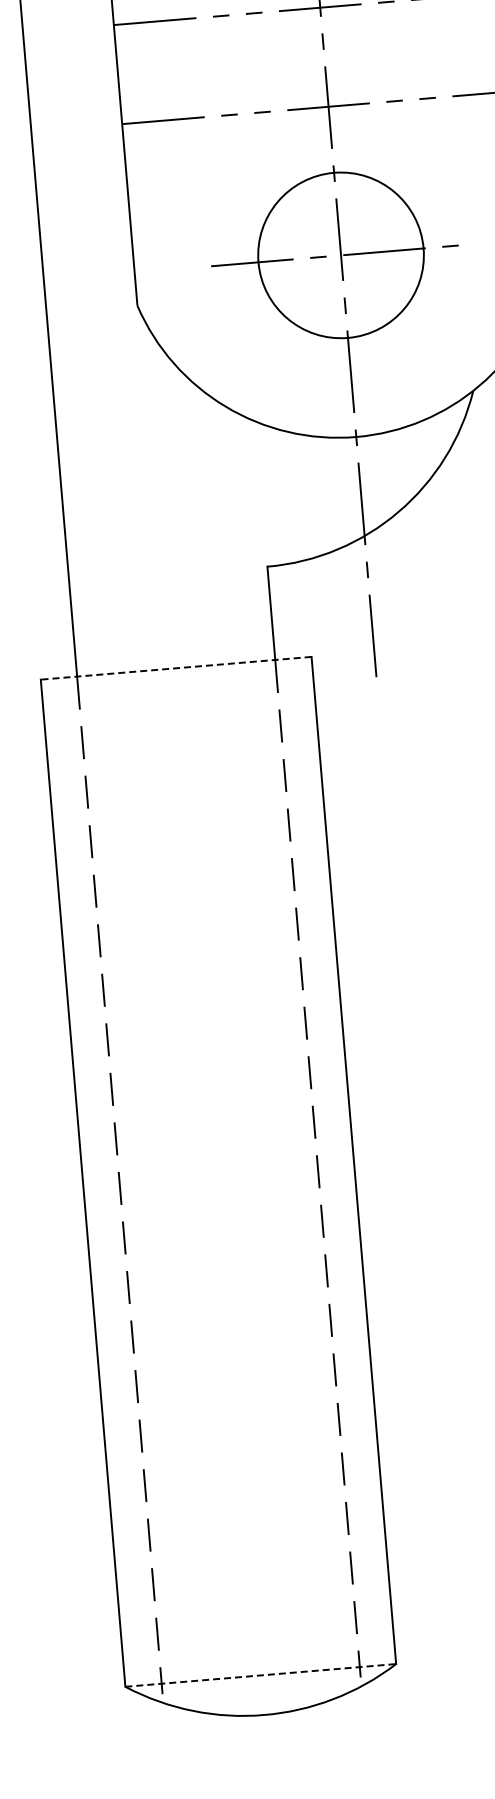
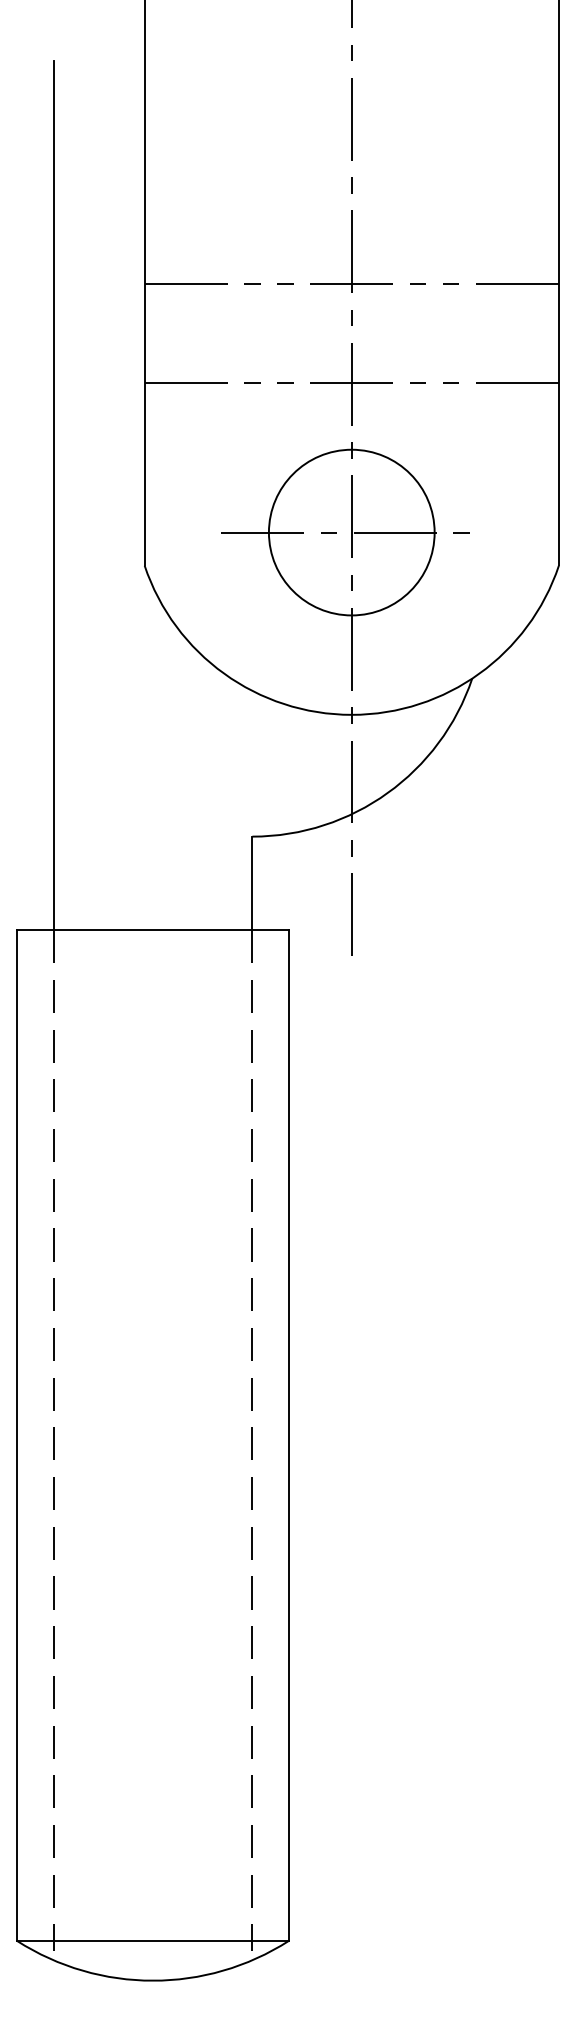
line: (175, 668) -> (152, 930), dashed -> solid
line: (260, 1675) -> (152, 1940), dashed -> solid

